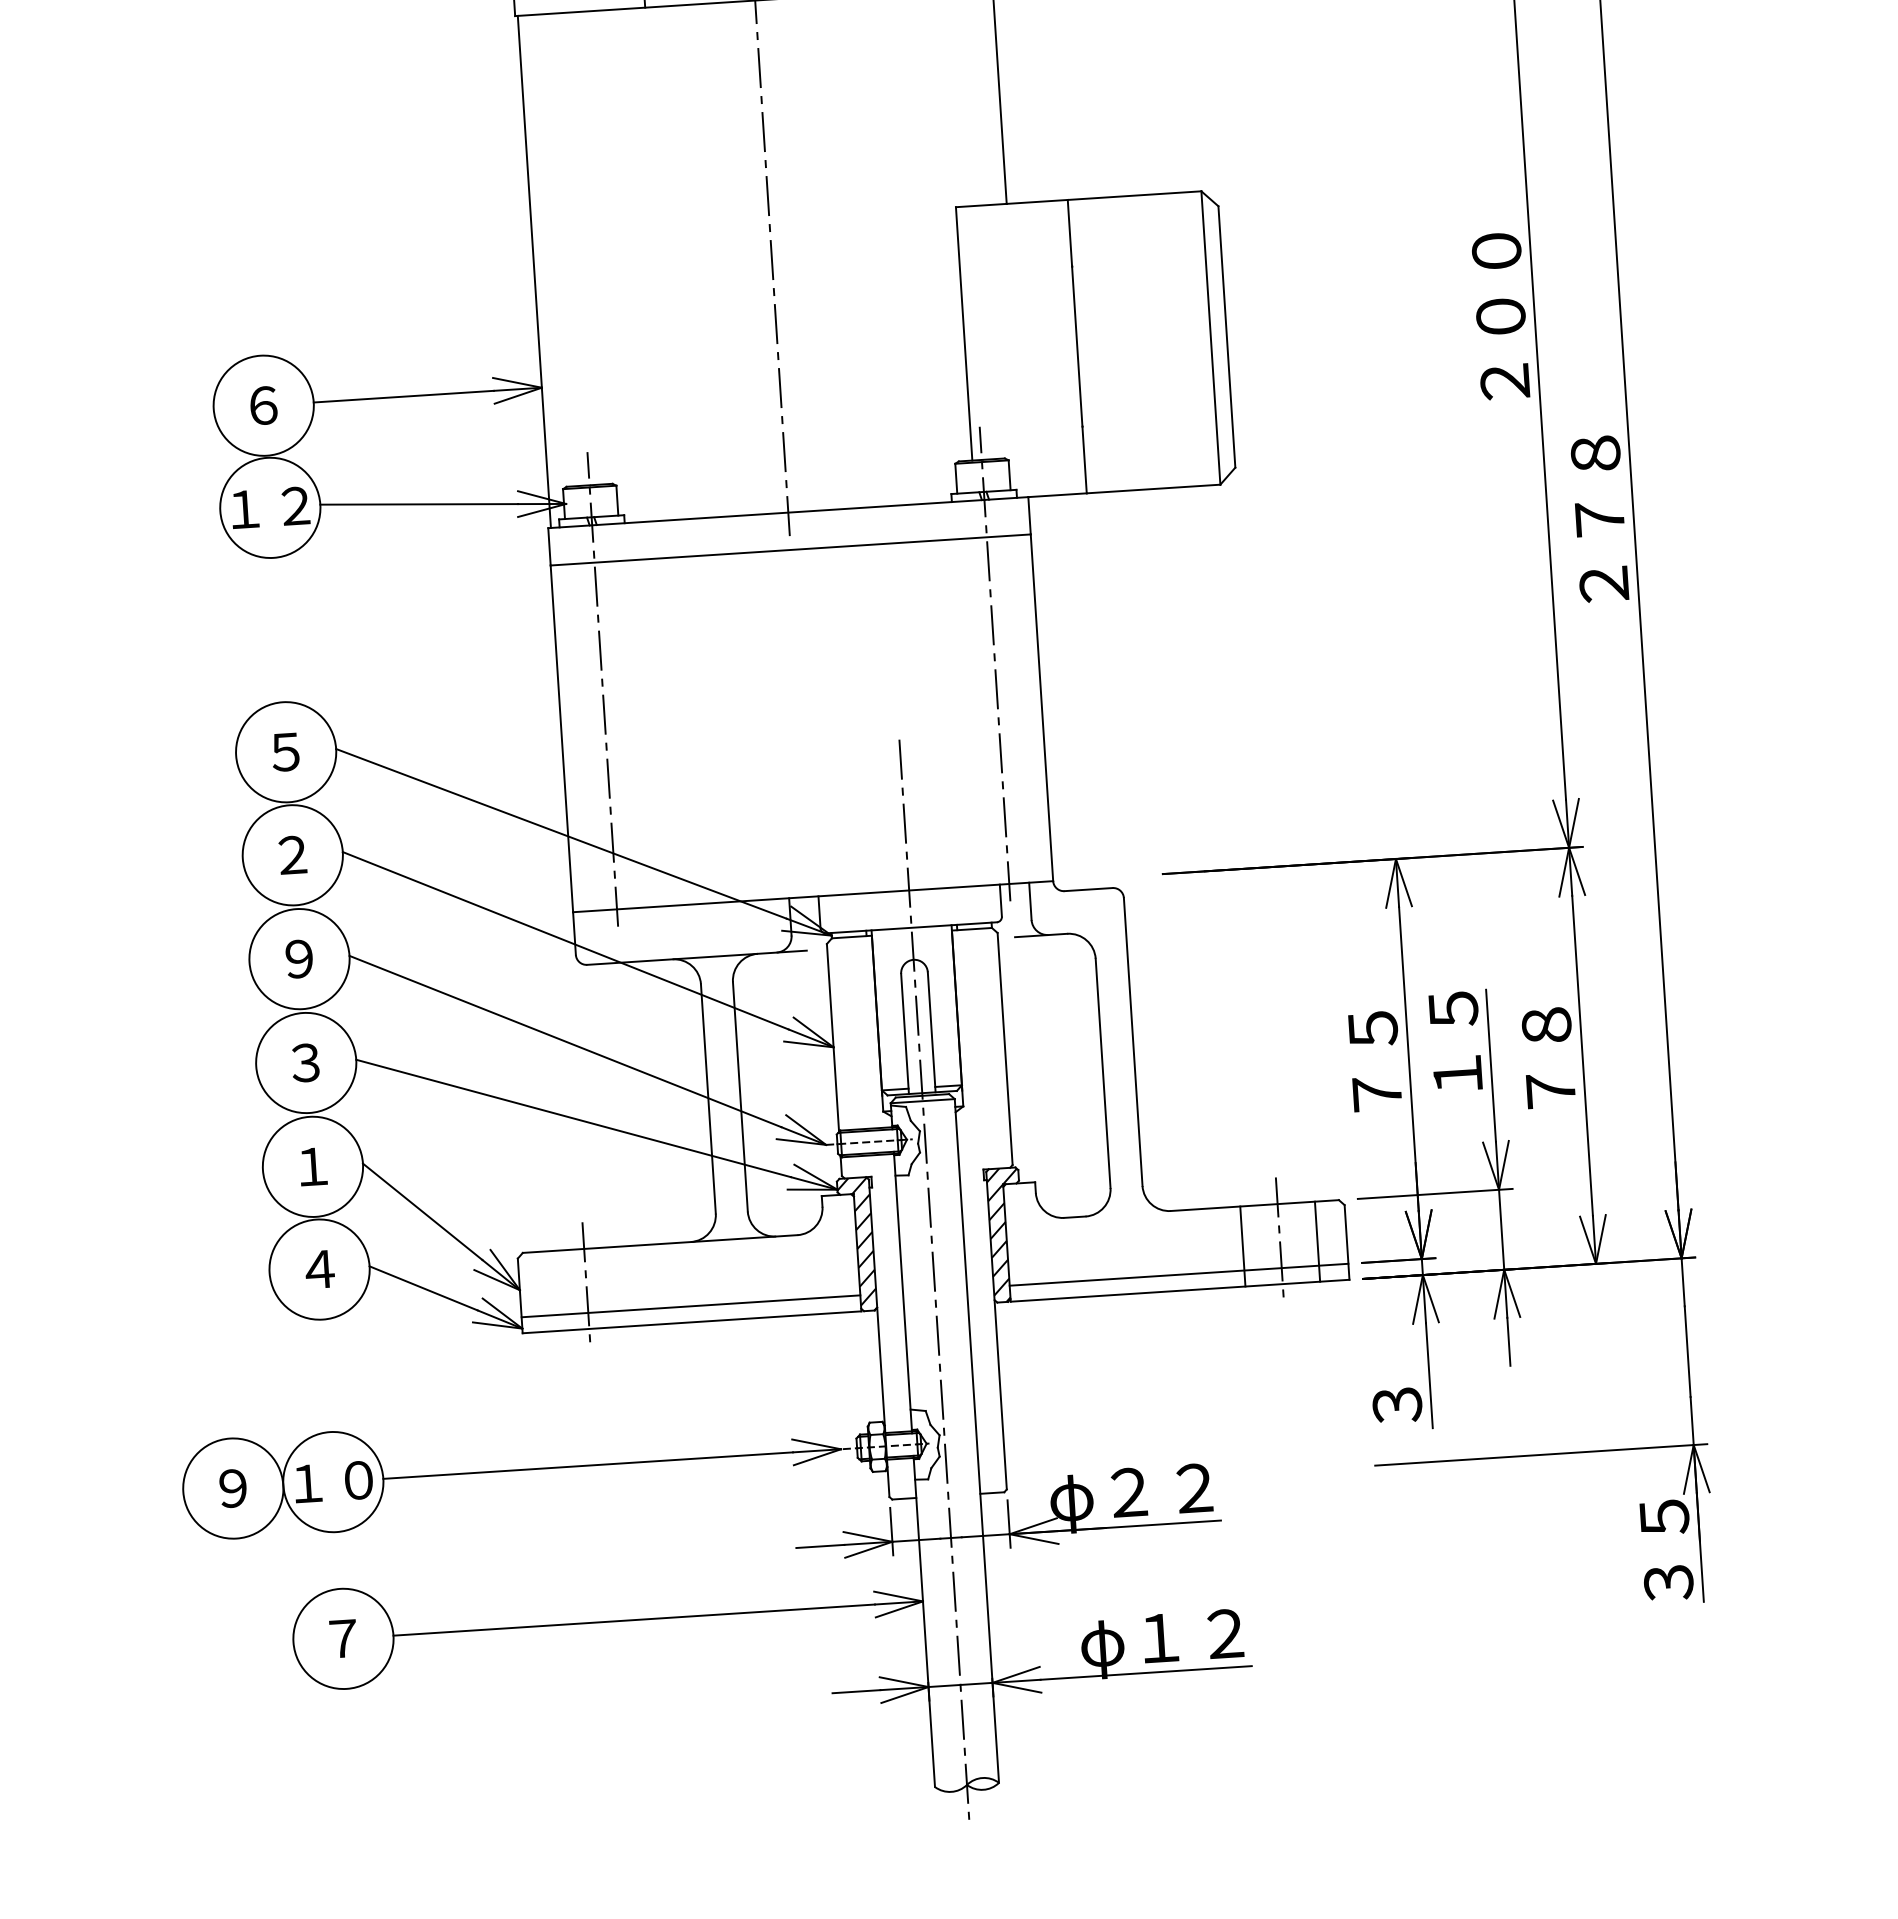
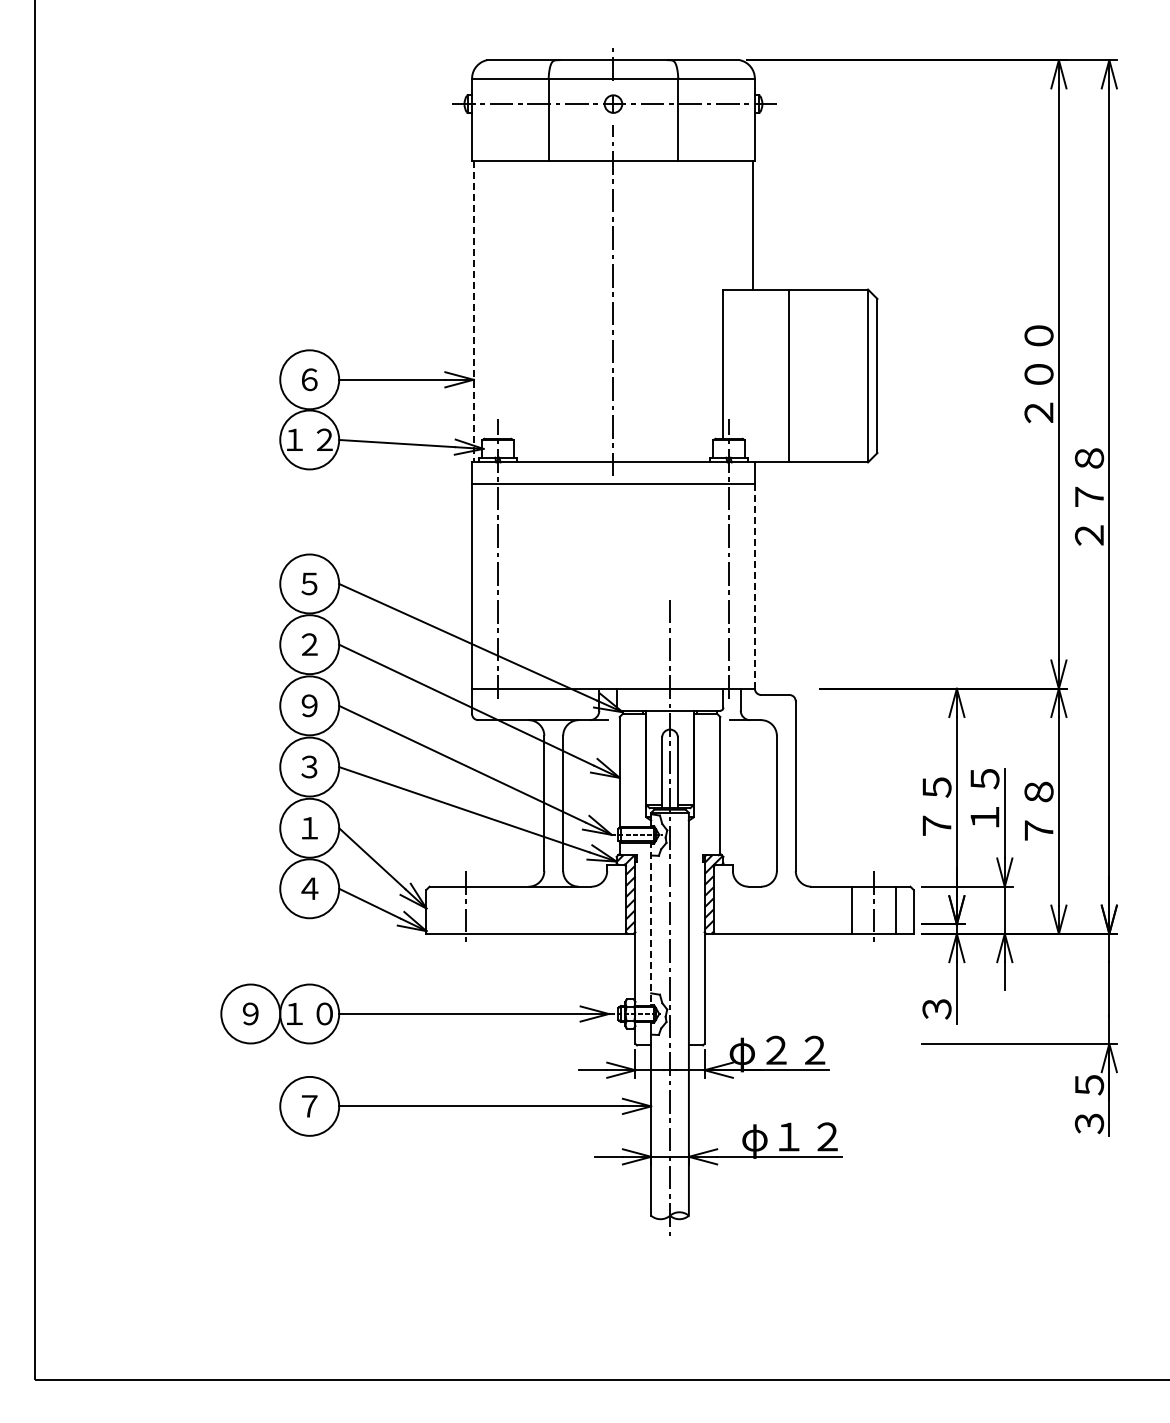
line: (534, 271) -> (473, 311), solid -> dashed
line: (1041, 709) -> (754, 587), solid -> dashed
line: (1178, 1274) -> (813, 924), removed
line: (903, 1292) -> (651, 924), solid -> dashed
line: (691, 1306) -> (526, 924), removed

